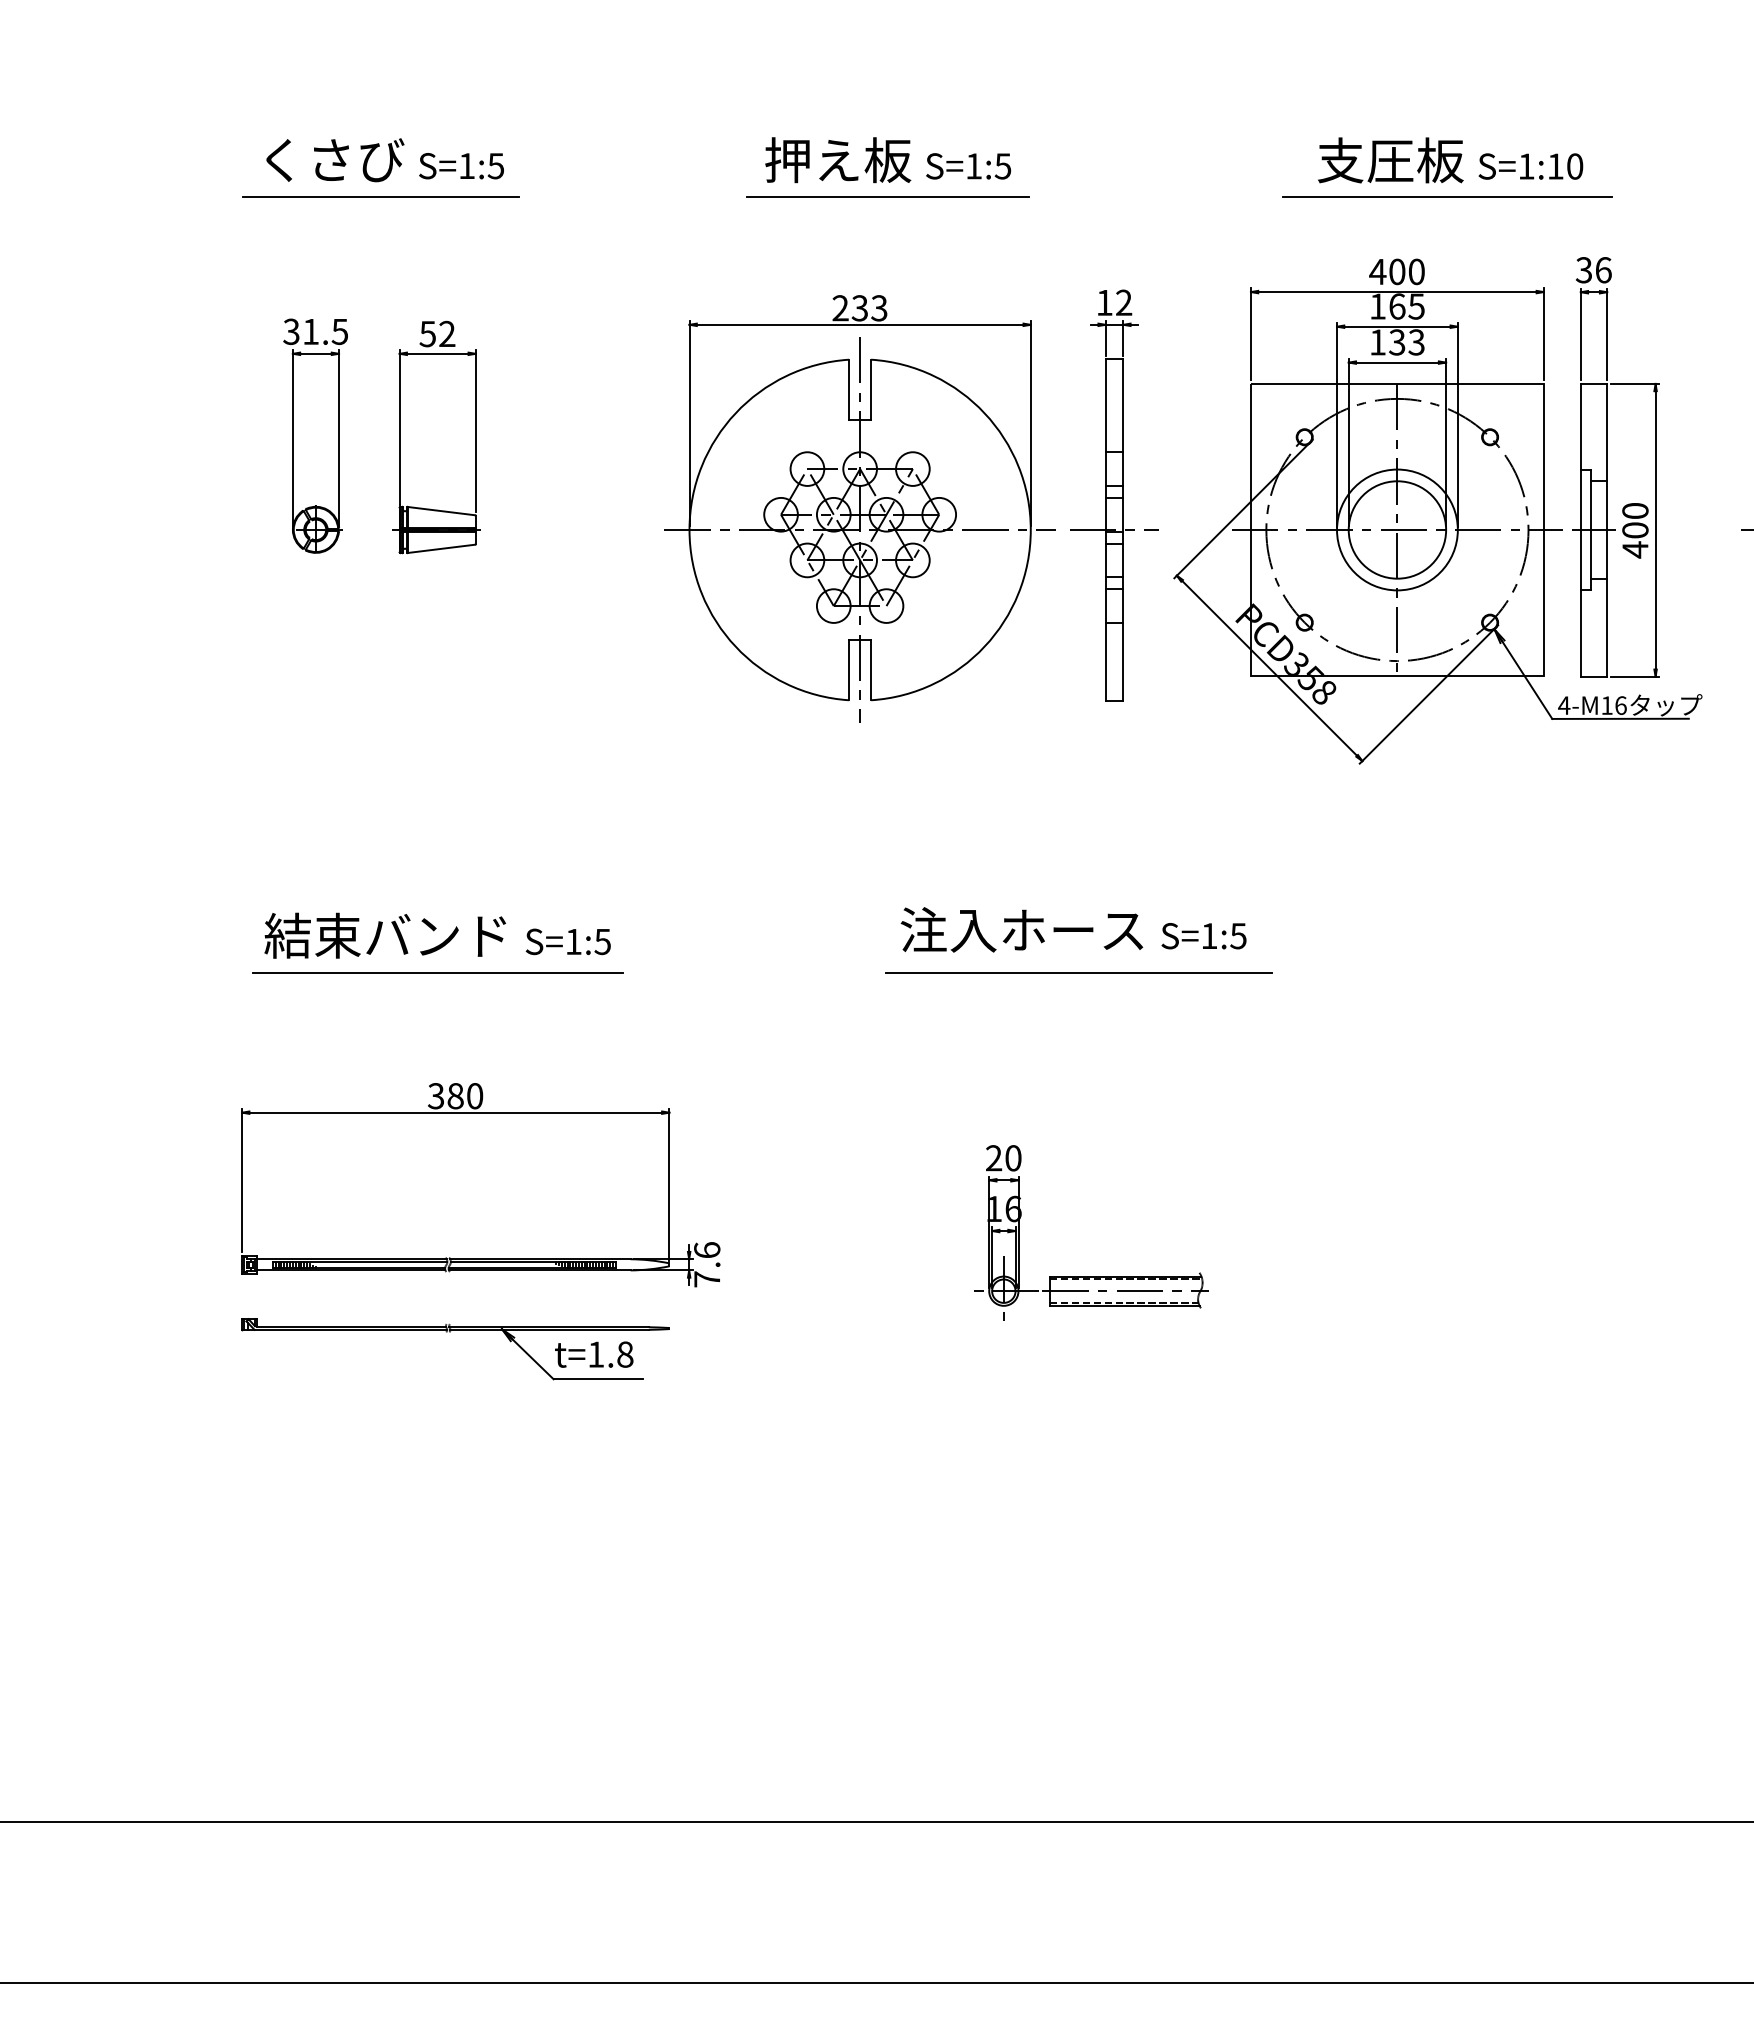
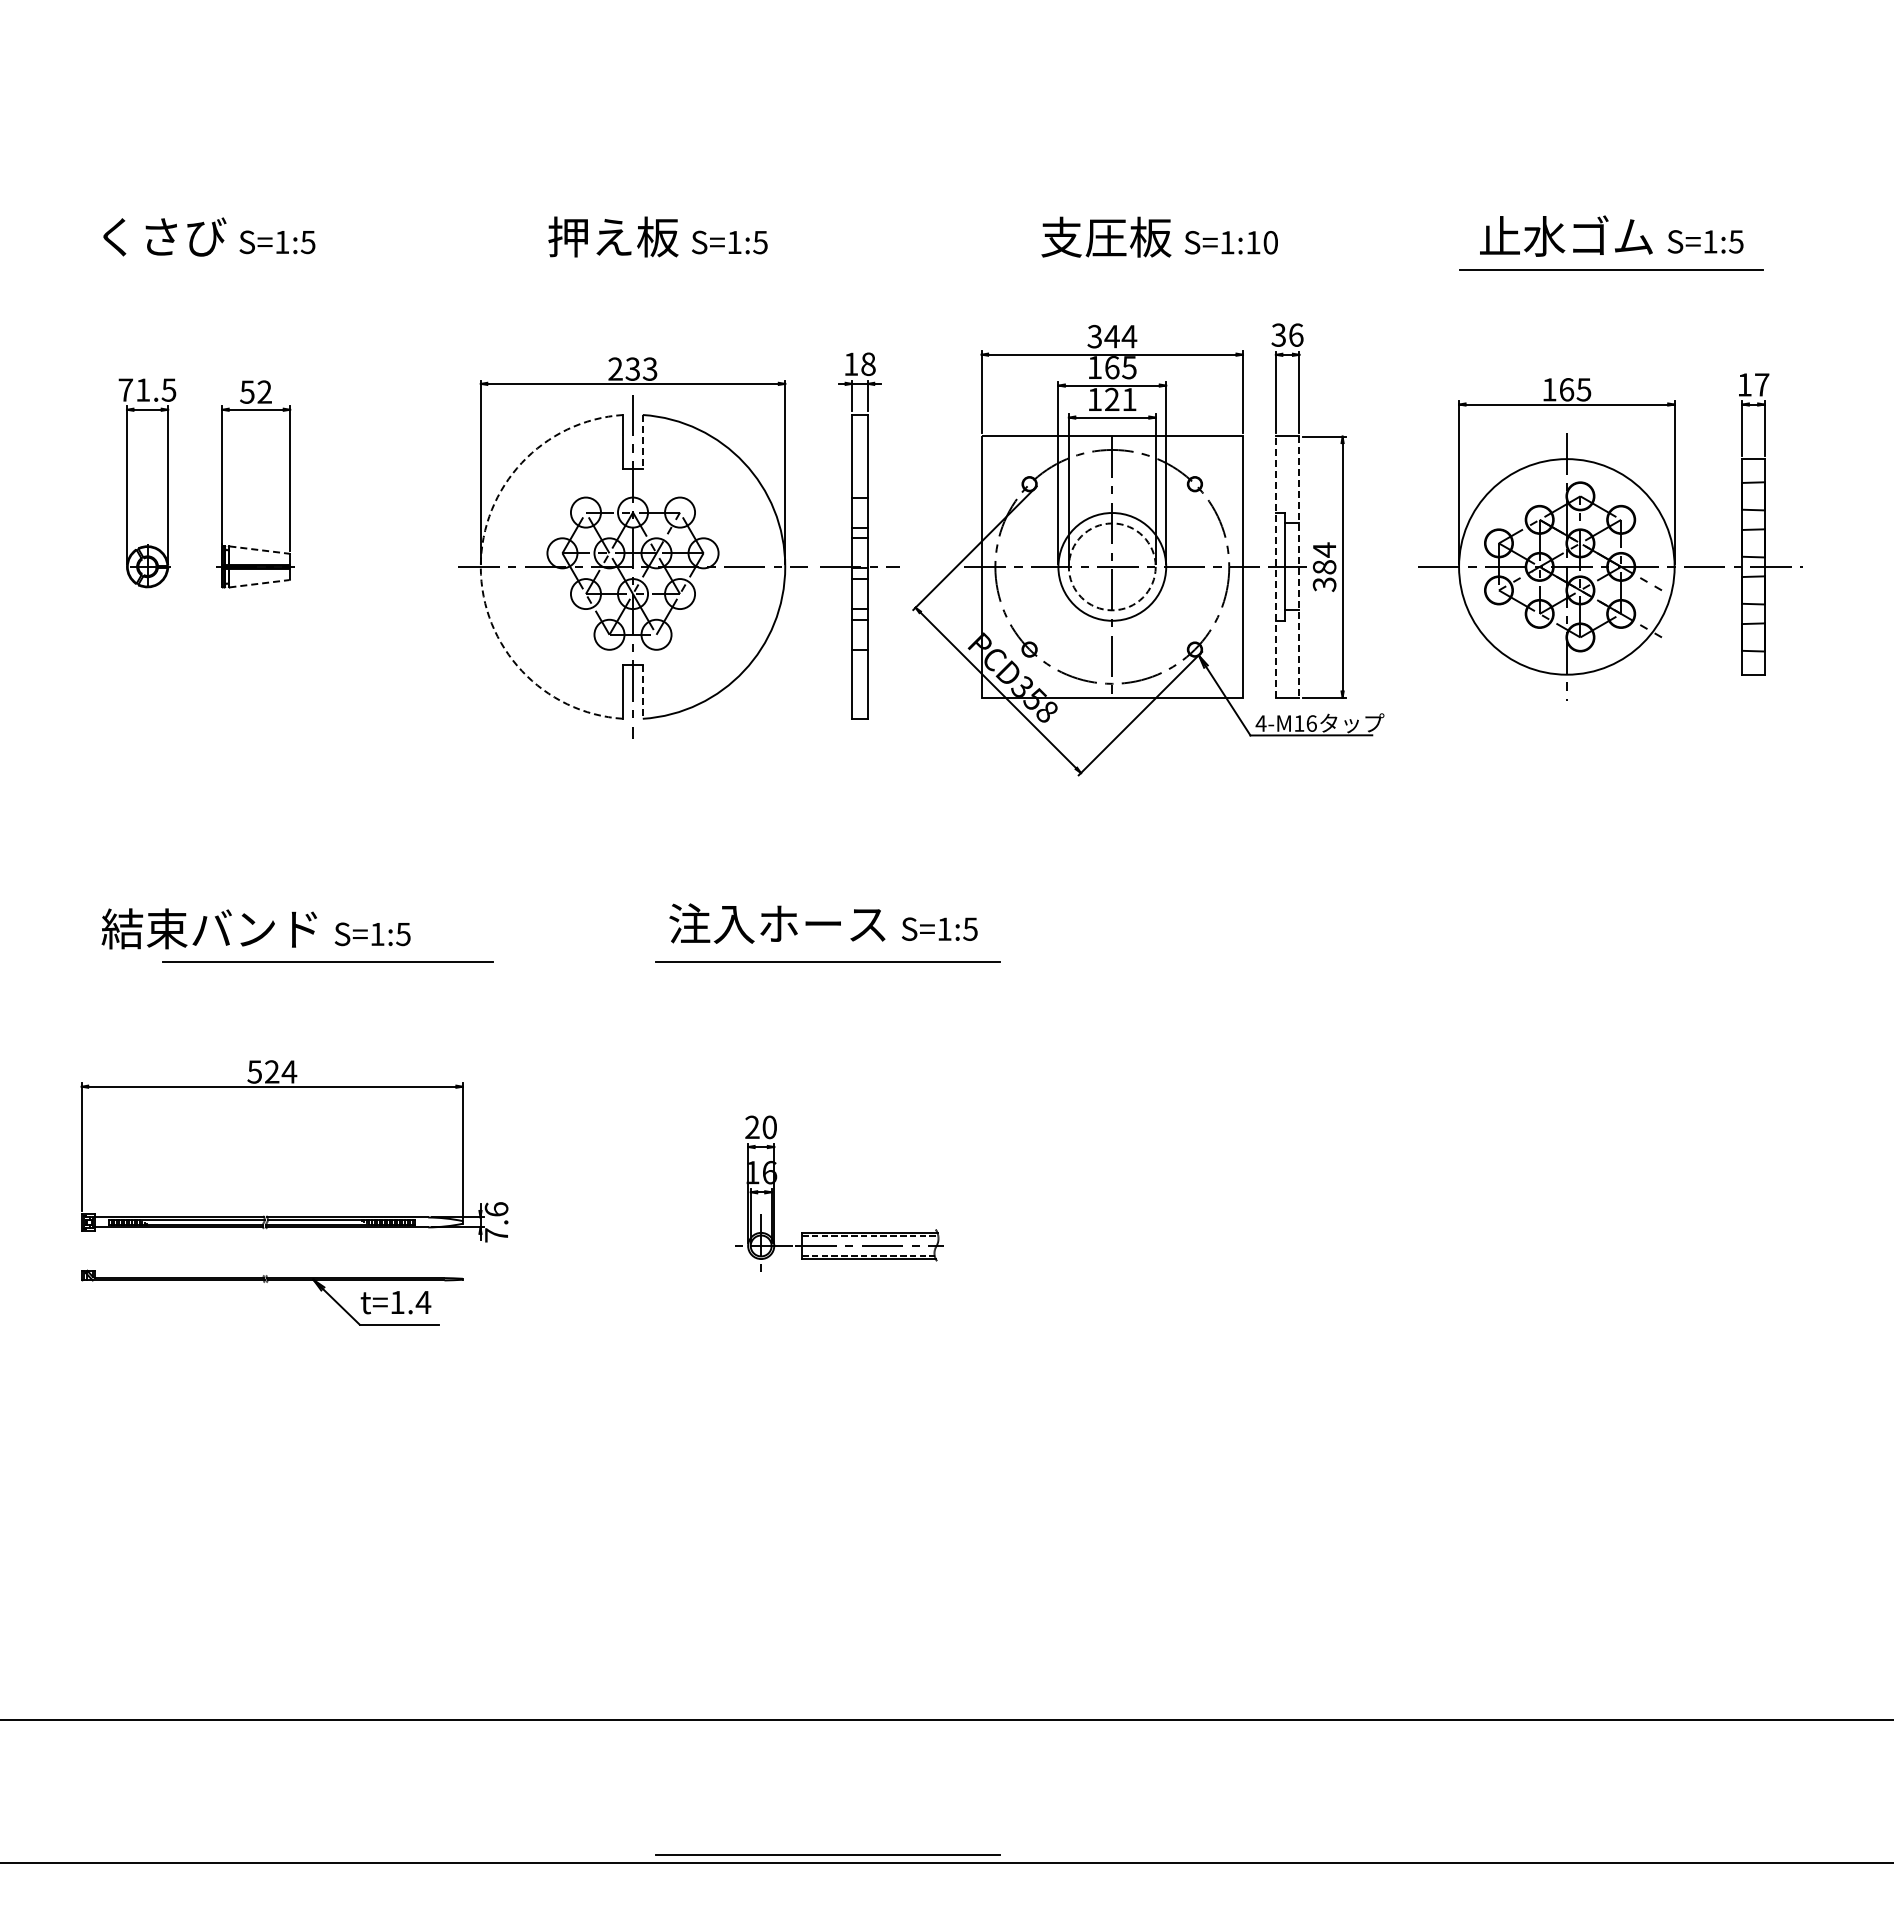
line: (380, 196) -> (205, 269), removed
line: (887, 196) -> (657, 269), removed
line: (1446, 196) -> (1156, 269), removed
text: (1397, 271) -> (1112, 336), 400 -> 344
text: (1124, 303) -> (868, 364), 12 -> 18
text: (291, 331) -> (125, 389), 31.5 -> 71.5
text: (1406, 342) -> (1120, 399), 133 -> 121
line: (870, 389) -> (642, 441), solid -> dashed
line: (441, 511) -> (259, 550), solid -> dashed
arc: (689, 529) -> (480, 566), solid -> dashed
circle: (1396, 529) -> (1111, 566), solid -> dashed
line: (1580, 530) -> (1275, 567), solid -> dashed
line: (1607, 530) -> (1299, 567), solid -> dashed
text: (1635, 530) -> (1324, 567), 400 -> 384
line: (441, 548) -> (259, 583), solid -> dashed
line: (870, 670) -> (642, 692), solid -> dashed
line: (436, 972) -> (327, 961), moved
text: (456, 1095) -> (272, 1071), 380 -> 524
text: (625, 1354) -> (423, 1302), t=1.8 -> t=1.4
line: (1078, 1973) -> (827, 1854), added

